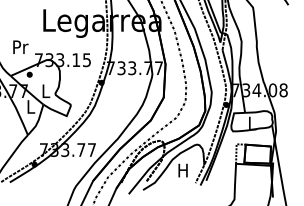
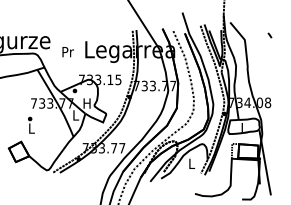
text: (19, 47) -> (67, 52), moved
text: (44, 91) -> (86, 103), L -> H
text: (182, 170) -> (191, 163), H -> L

